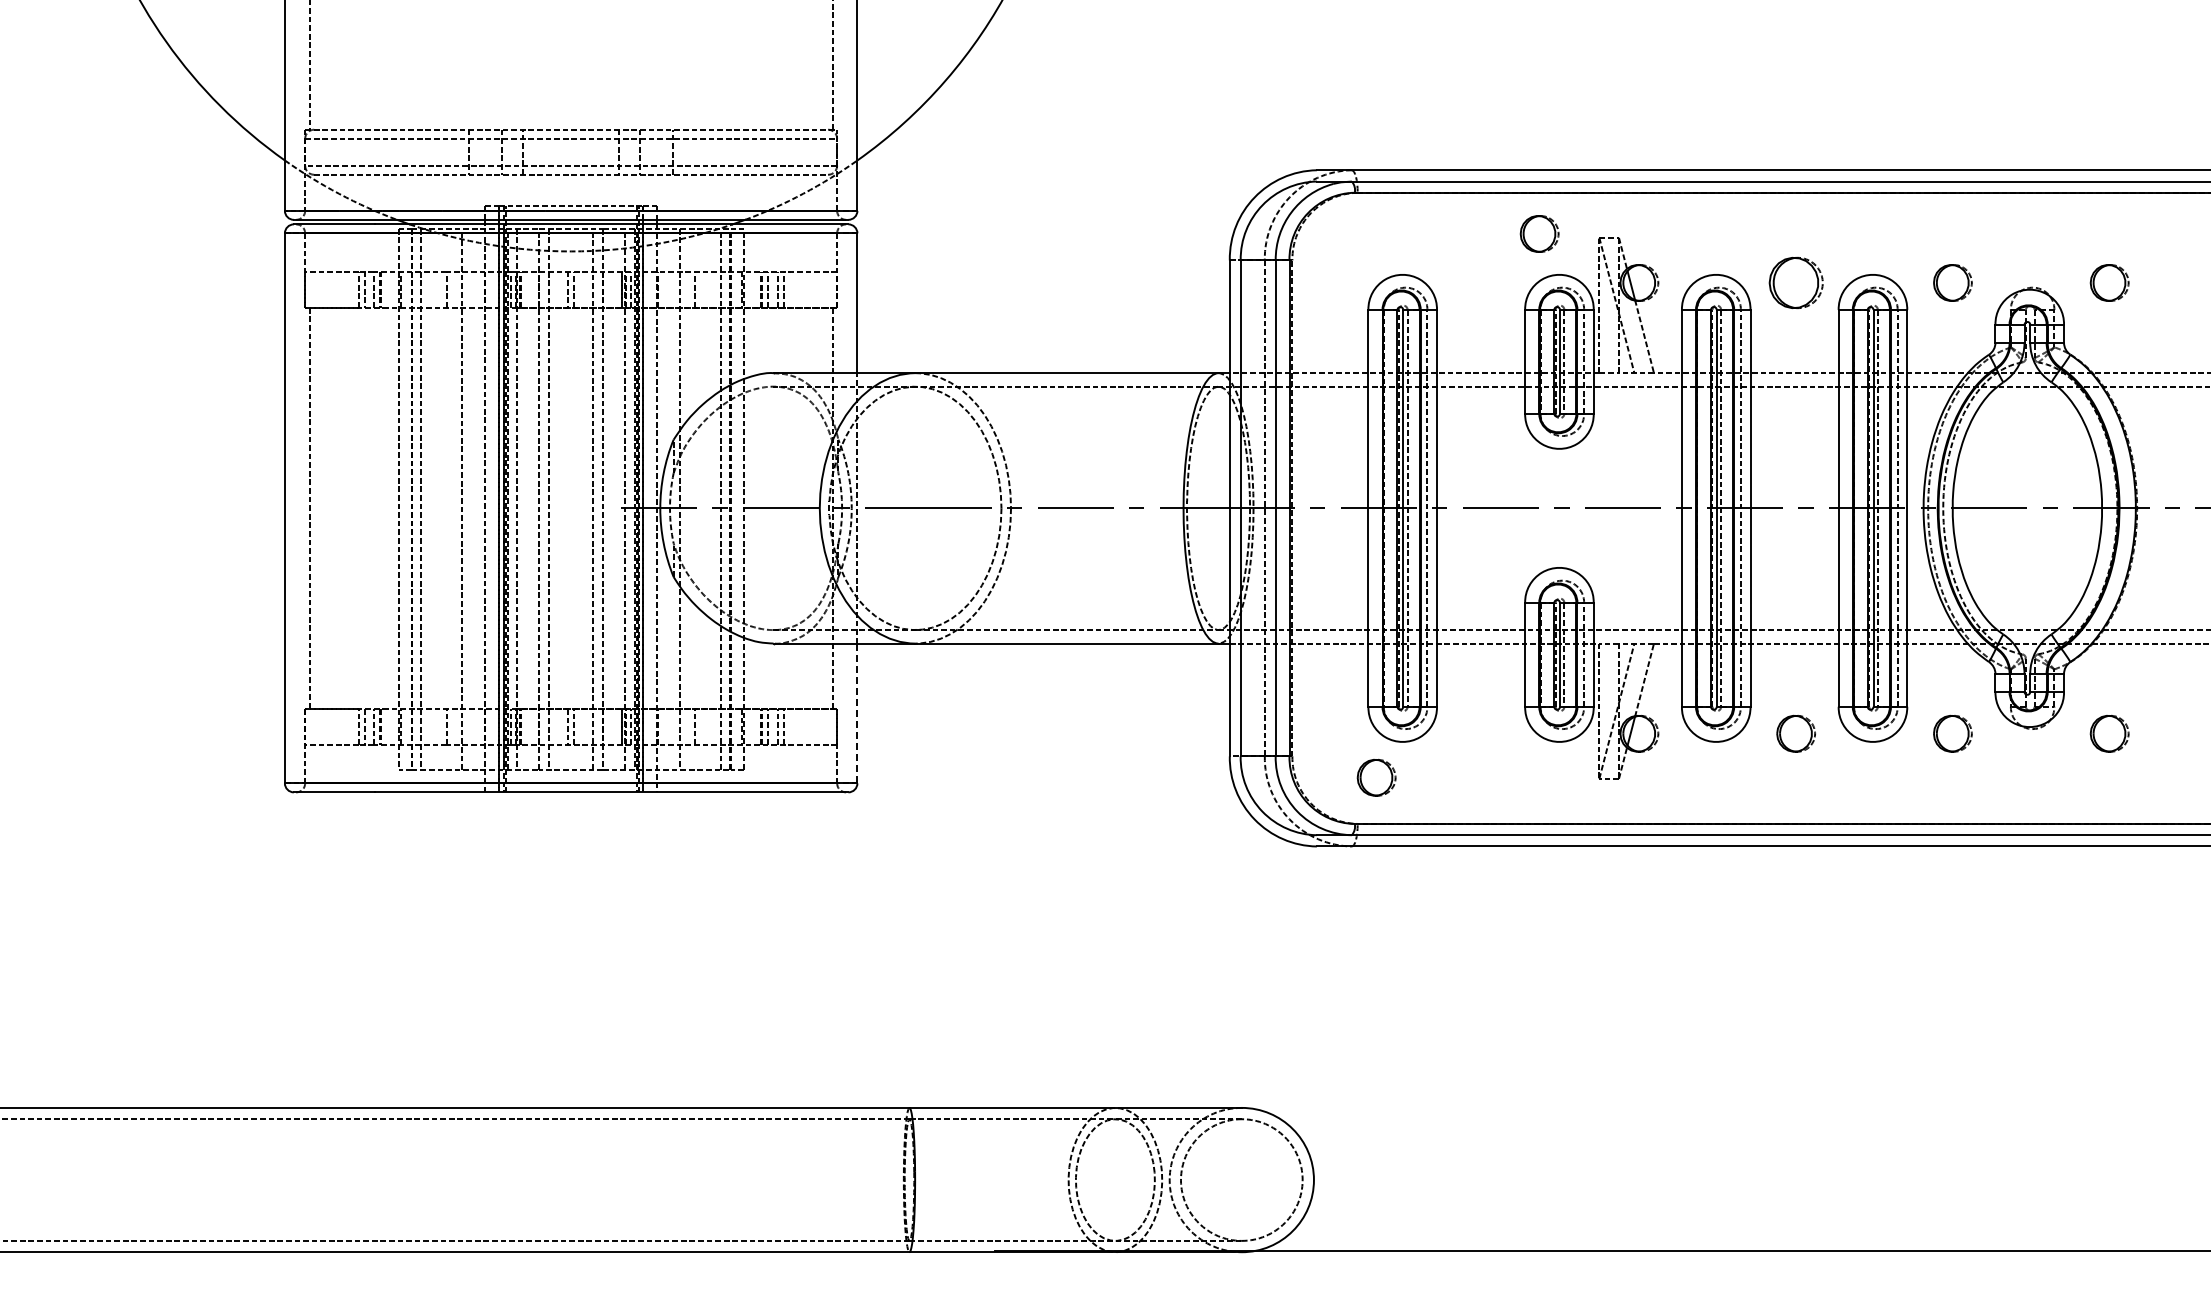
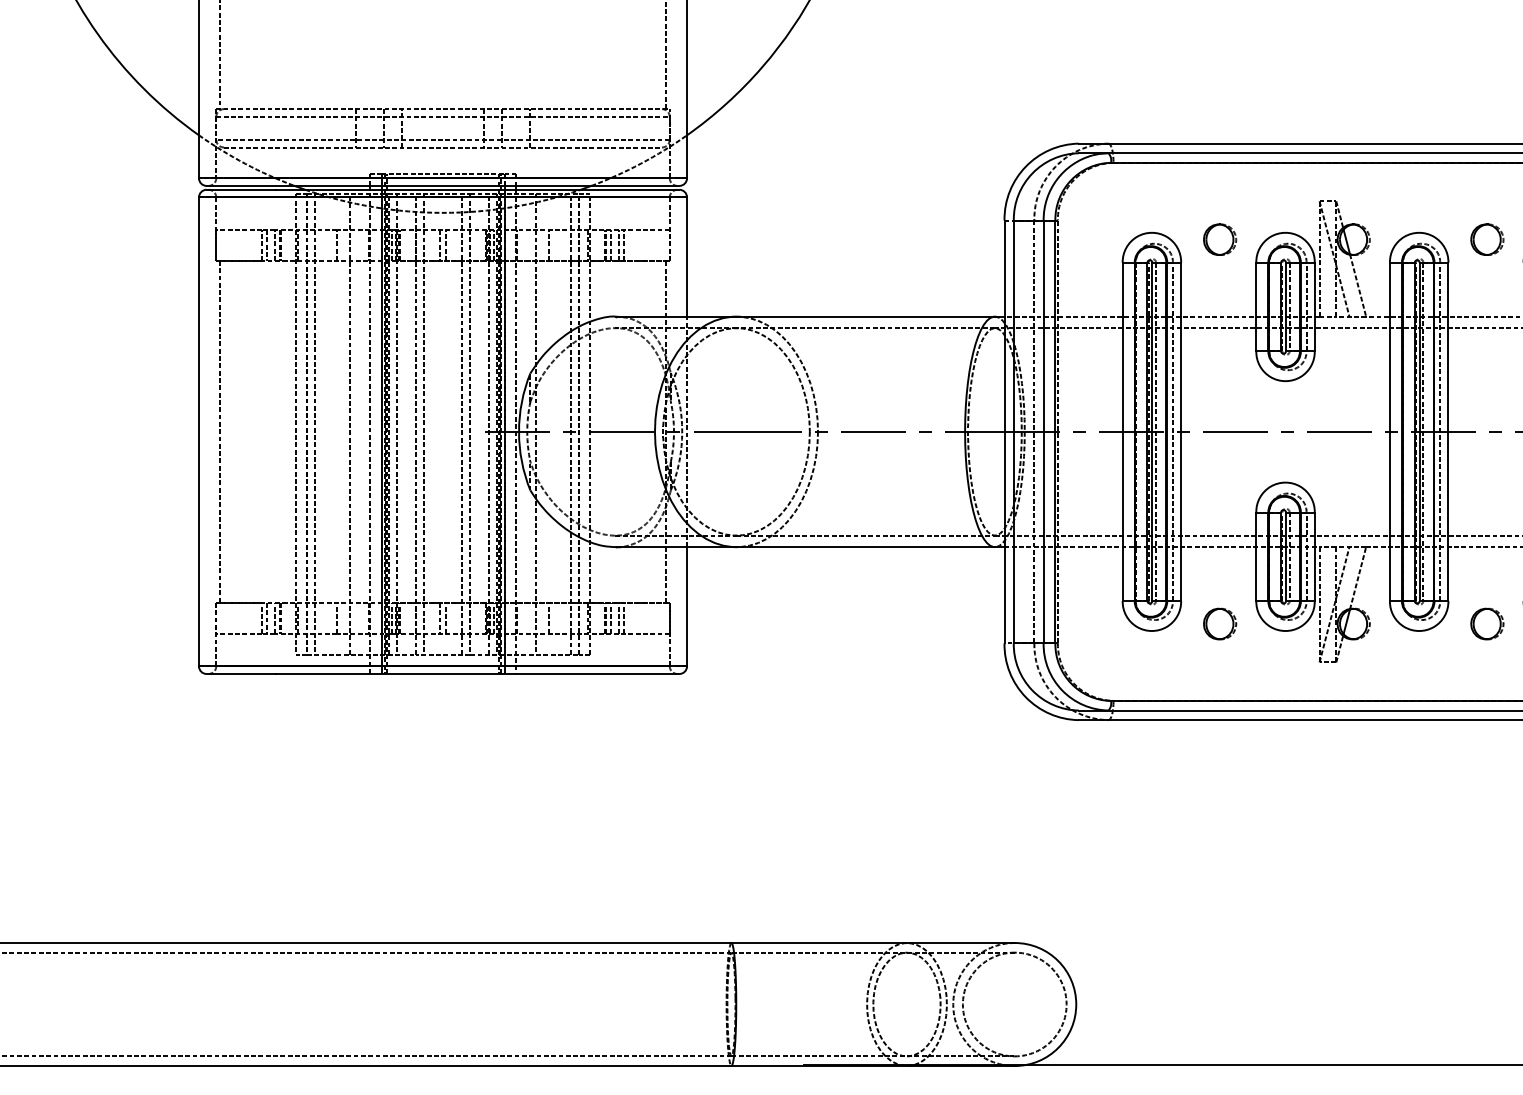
part: (1539, 233) -> (1219, 239), moved
part: (1795, 282) -> (1486, 239), size x0.71
line: (857, 713) -> (687, 606), dashed -> solid
part: (1376, 777) -> (1219, 623), moved

